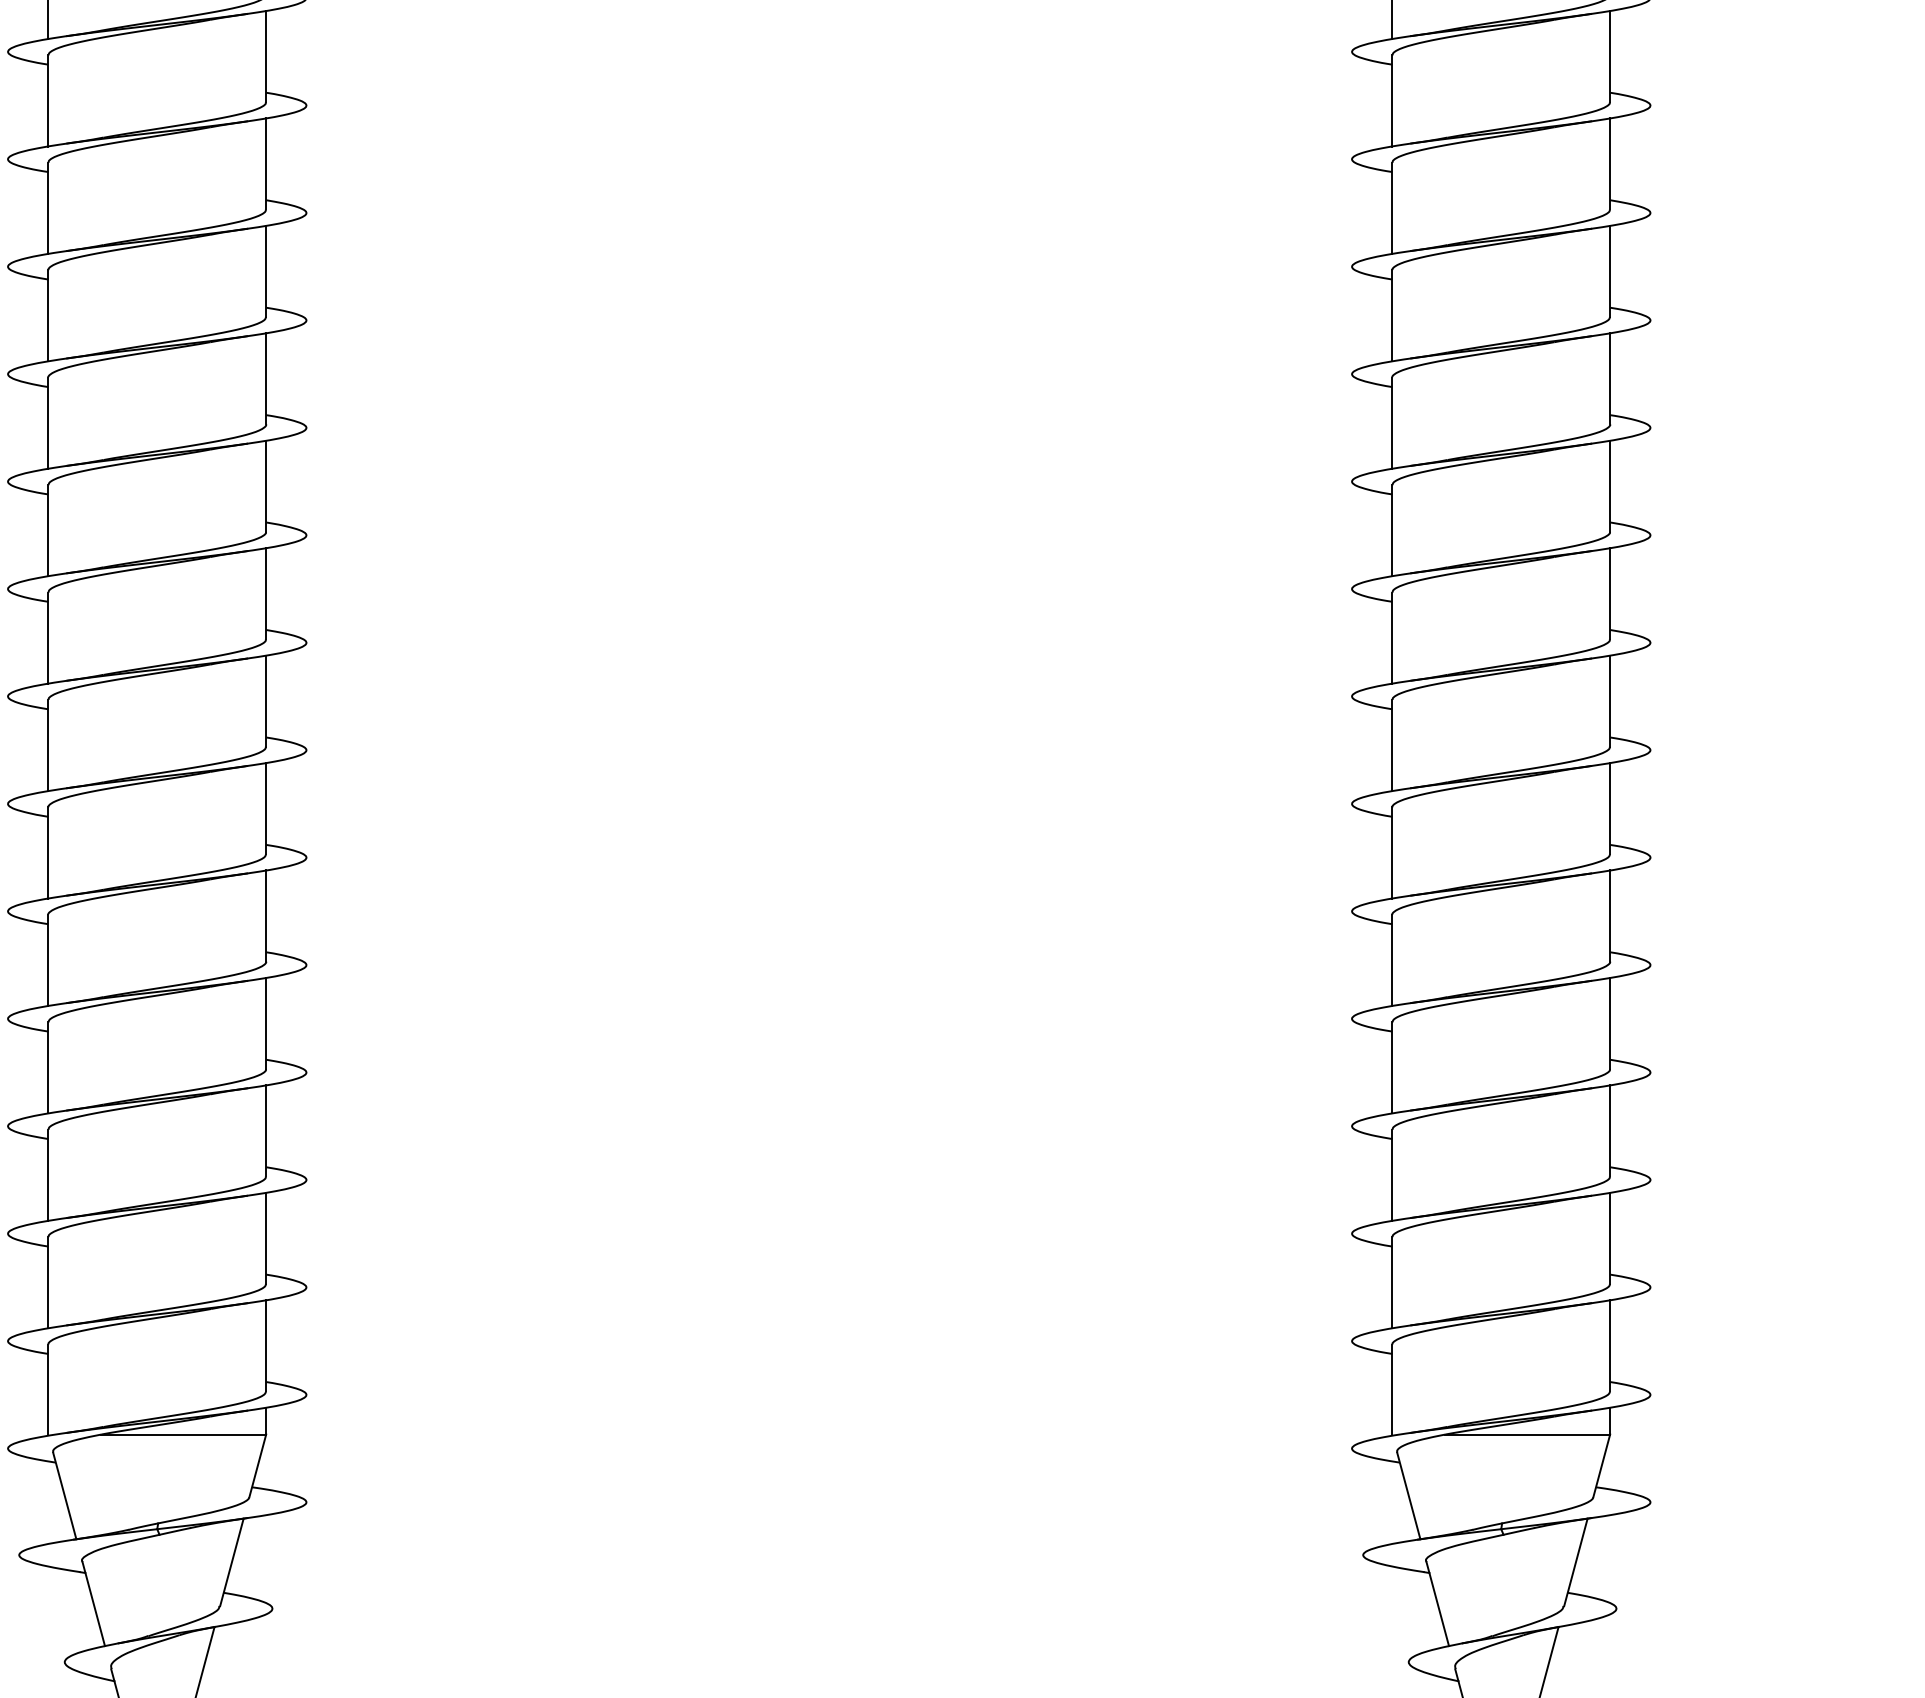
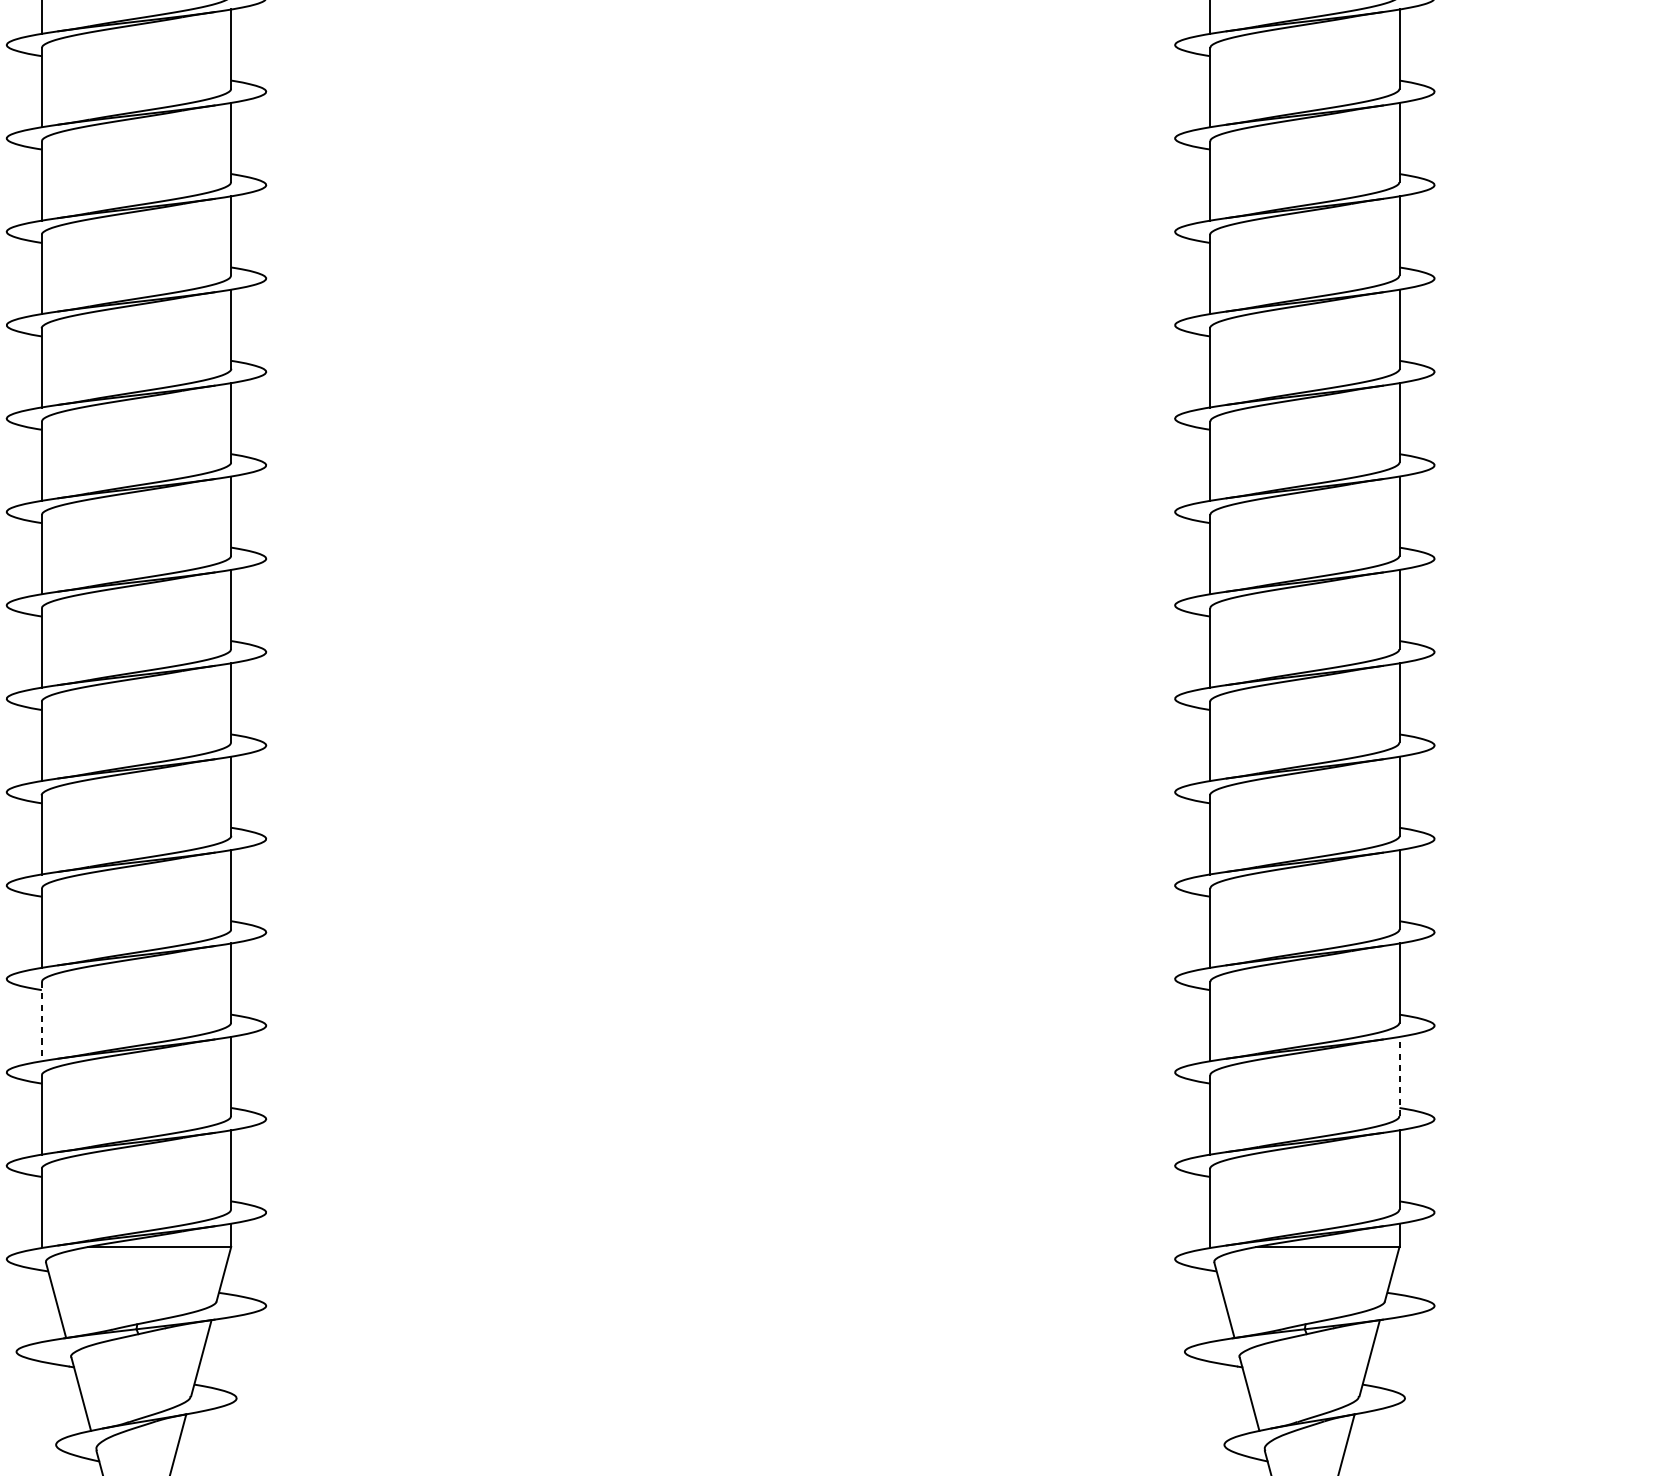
line: (48, 1175) -> (41, 1021), solid -> dashed
line: (1610, 1238) -> (1399, 1076), solid -> dashed

